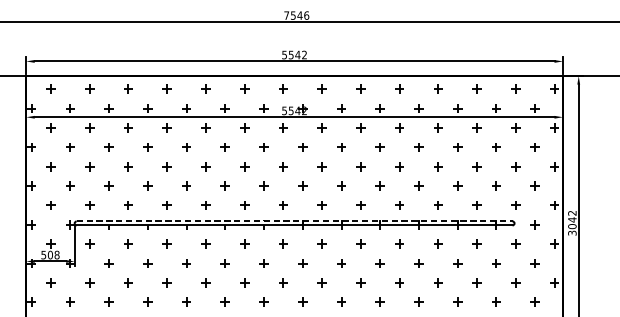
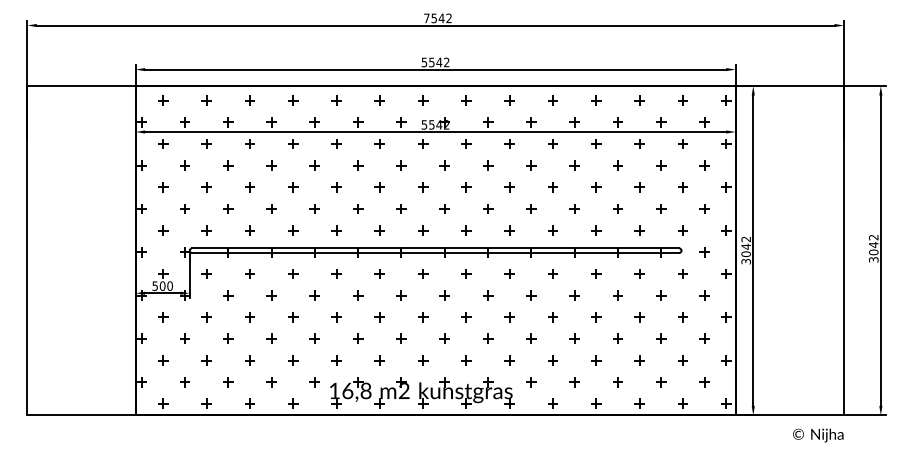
text: (307, 15) -> (449, 18), 7546 -> 7542
line: (294, 221) -> (435, 248), dashed -> solid
text: (56, 254) -> (169, 285), 508 -> 500

